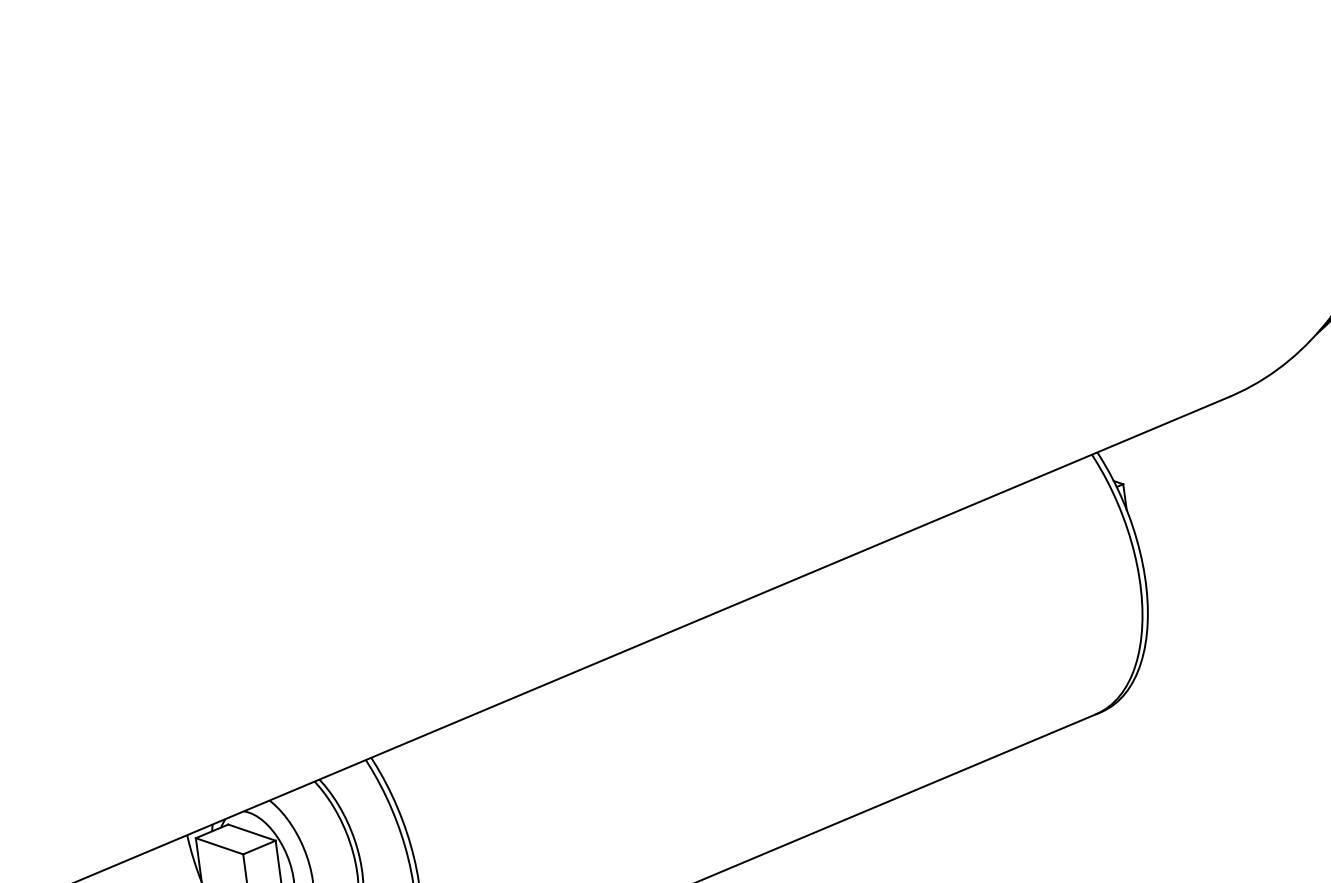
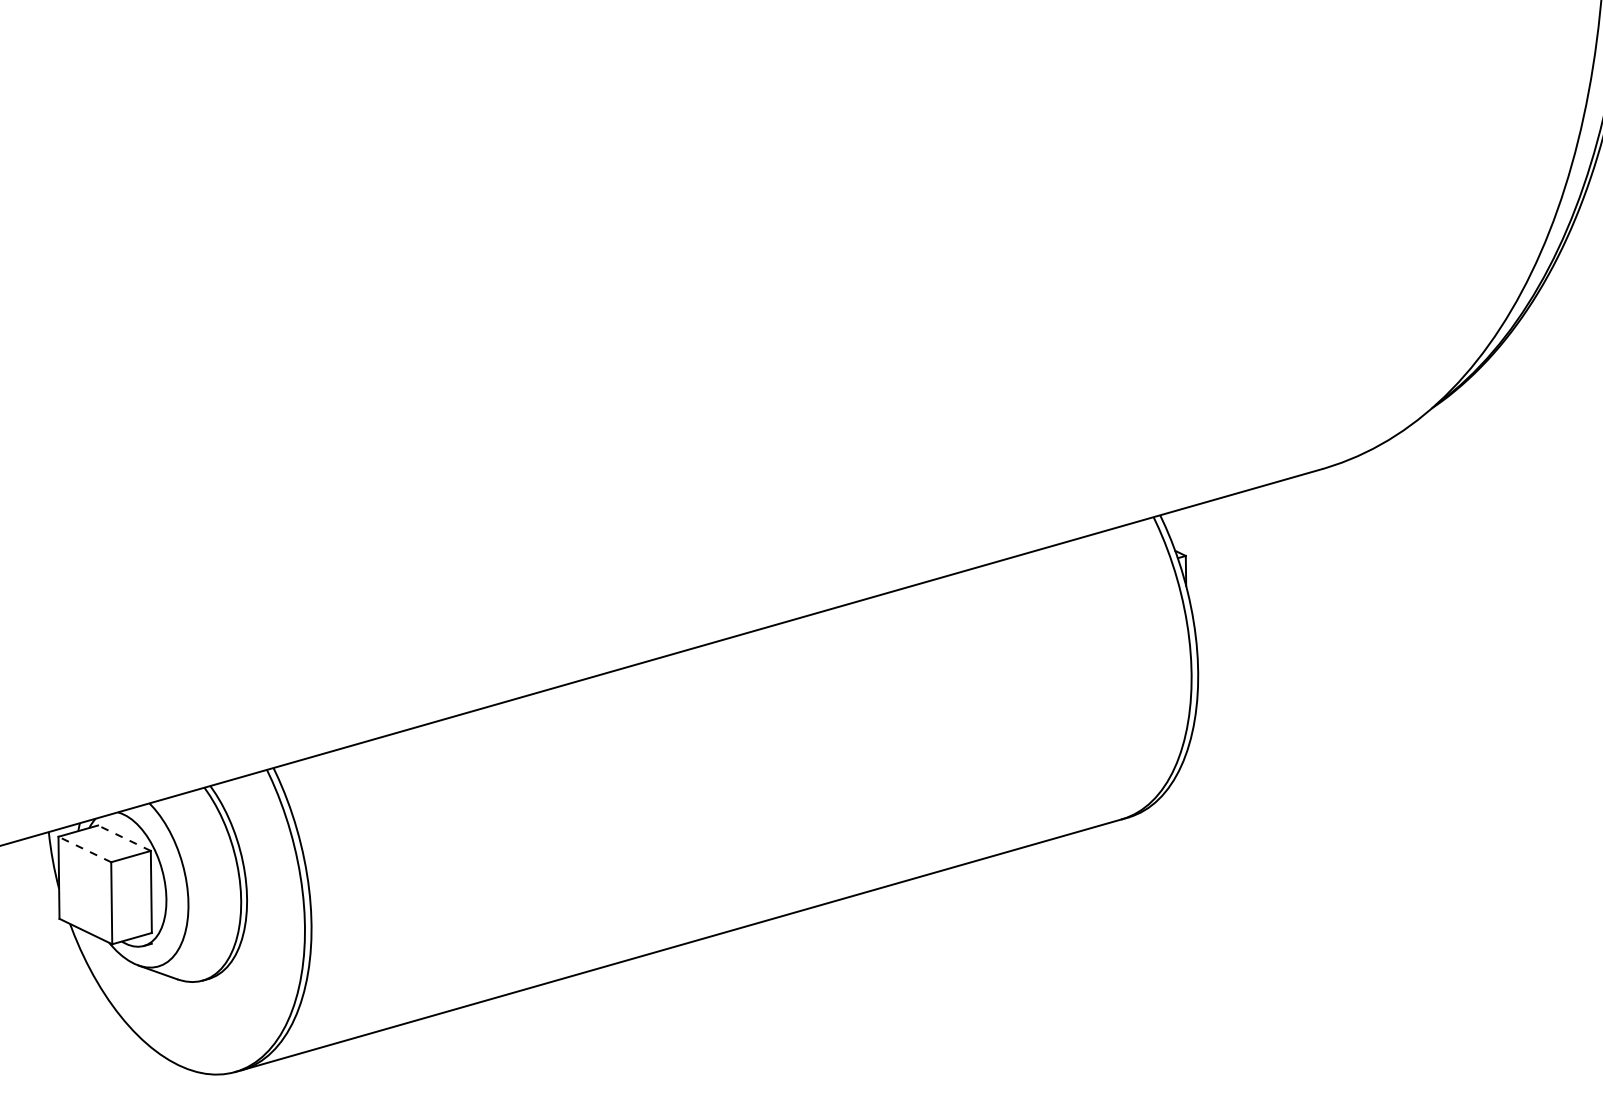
line: (252, 832) -> (124, 838), solid -> dashed
line: (219, 846) -> (84, 849), solid -> dashed

